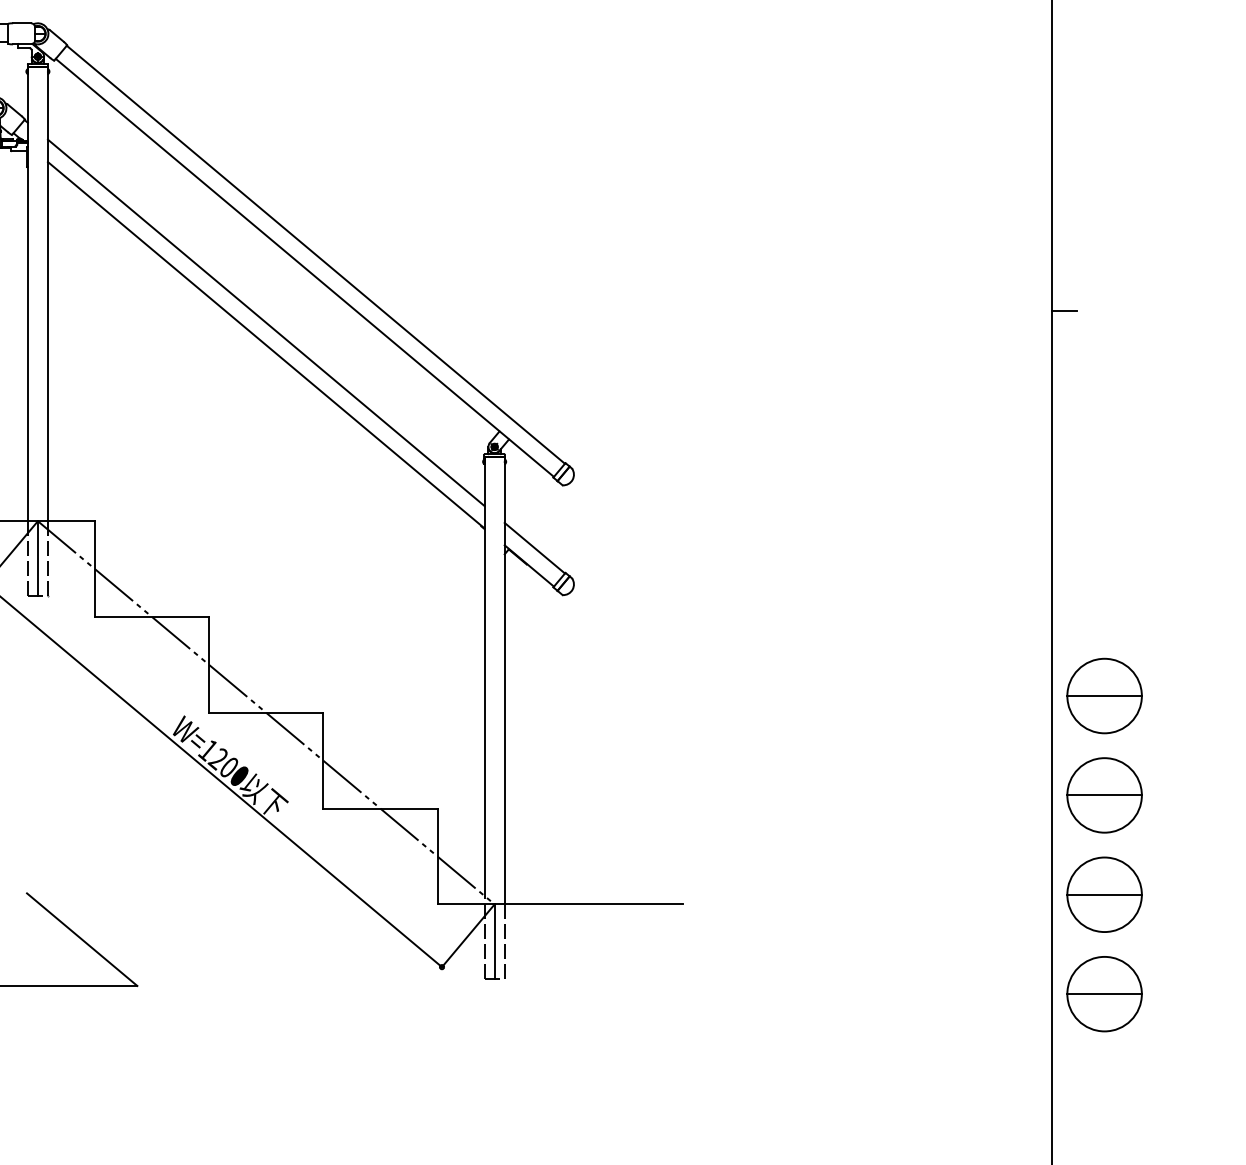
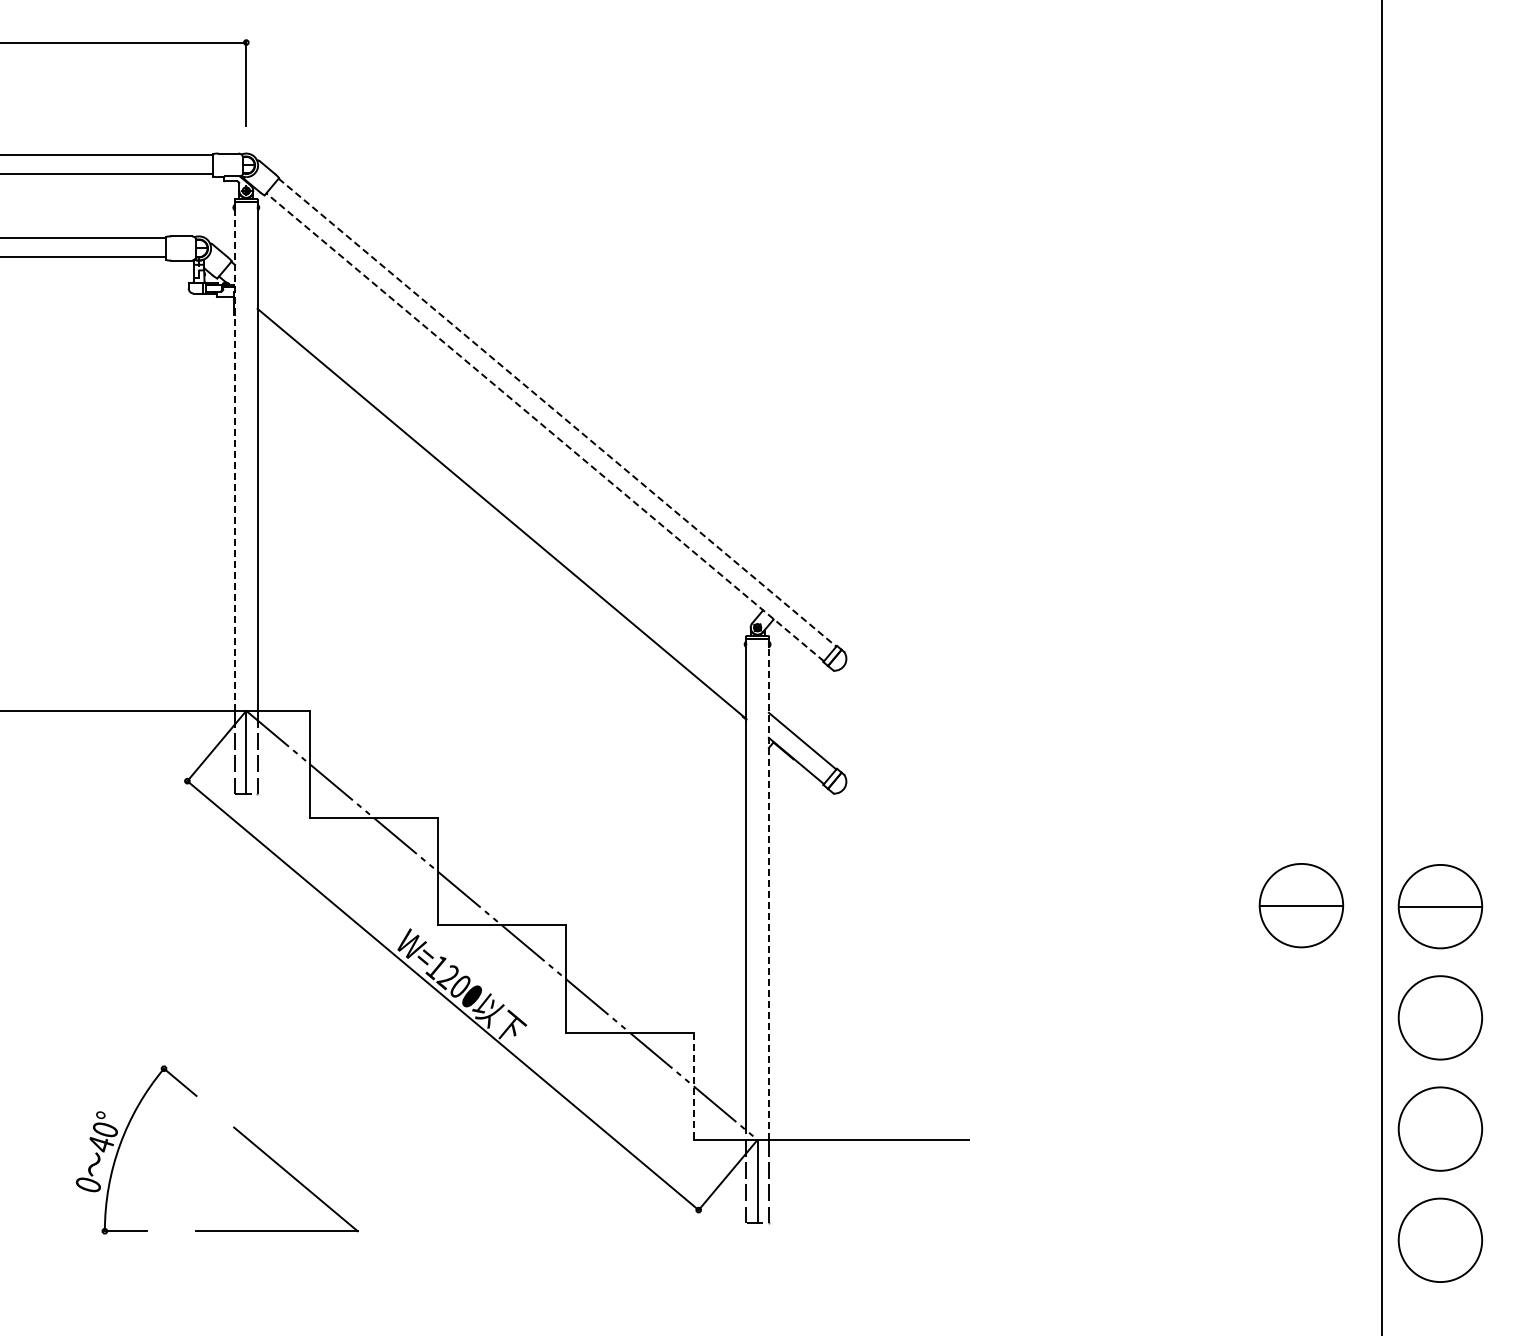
line: (315, 254) -> (557, 412), solid -> dashed
line: (305, 268) -> (545, 427), solid -> dashed
line: (28, 293) -> (235, 456), solid -> dashed
line: (1064, 310) -> (1395, 475), removed
line: (265, 322) -> (501, 488), removed
line: (504, 680) -> (768, 889), solid -> dashed
part: (980, 695) -> (1301, 905), added
line: (1104, 795) -> (1440, 1017), removed
line: (437, 856) -> (693, 1086), solid -> dashed
line: (1104, 895) -> (1440, 1129), removed
line: (1104, 994) -> (1440, 1240), removed

